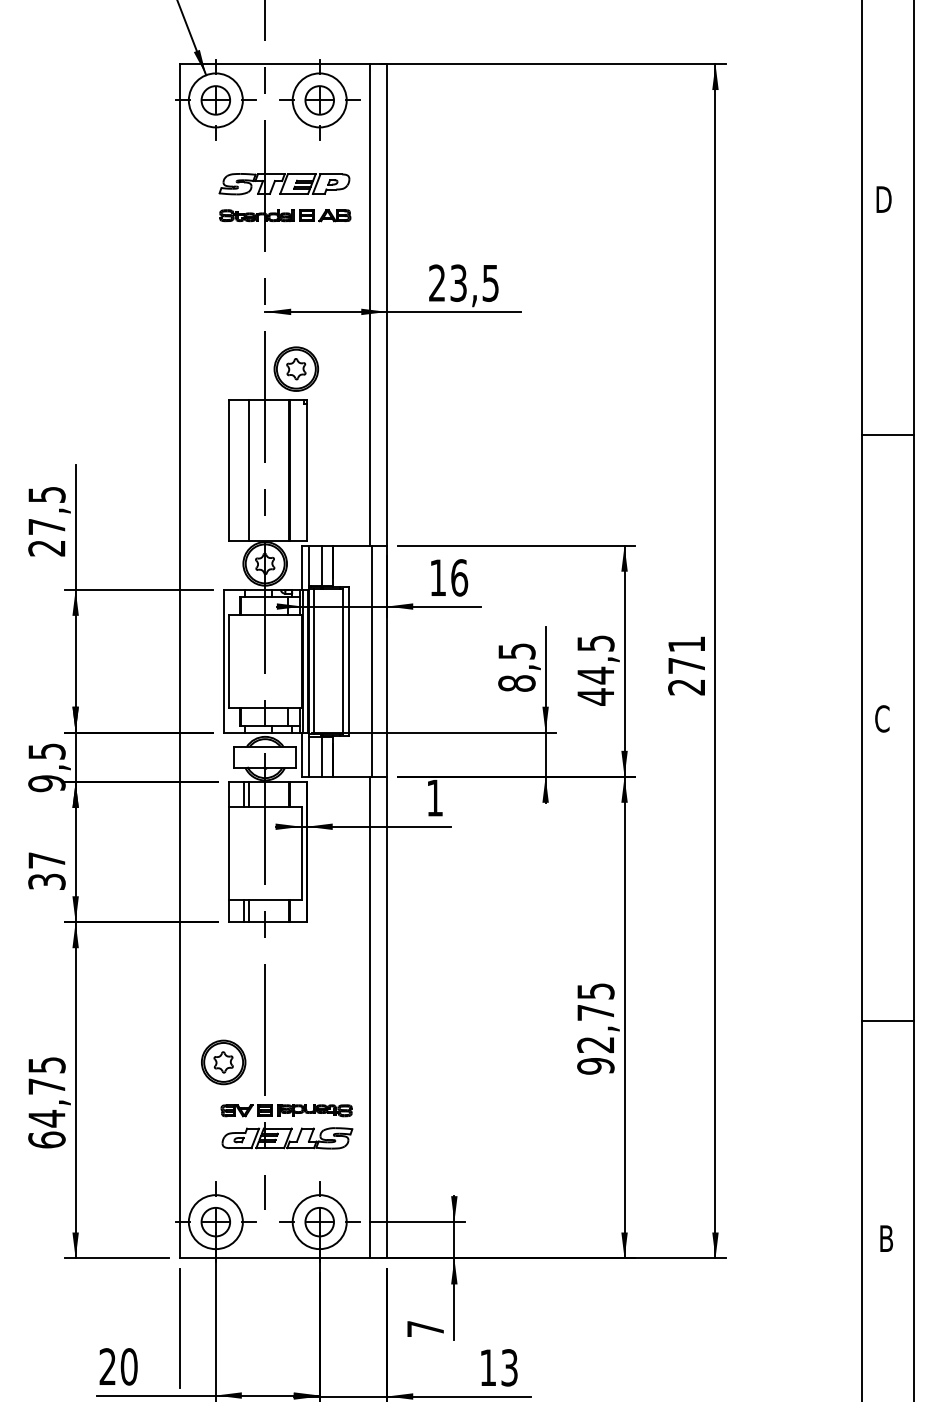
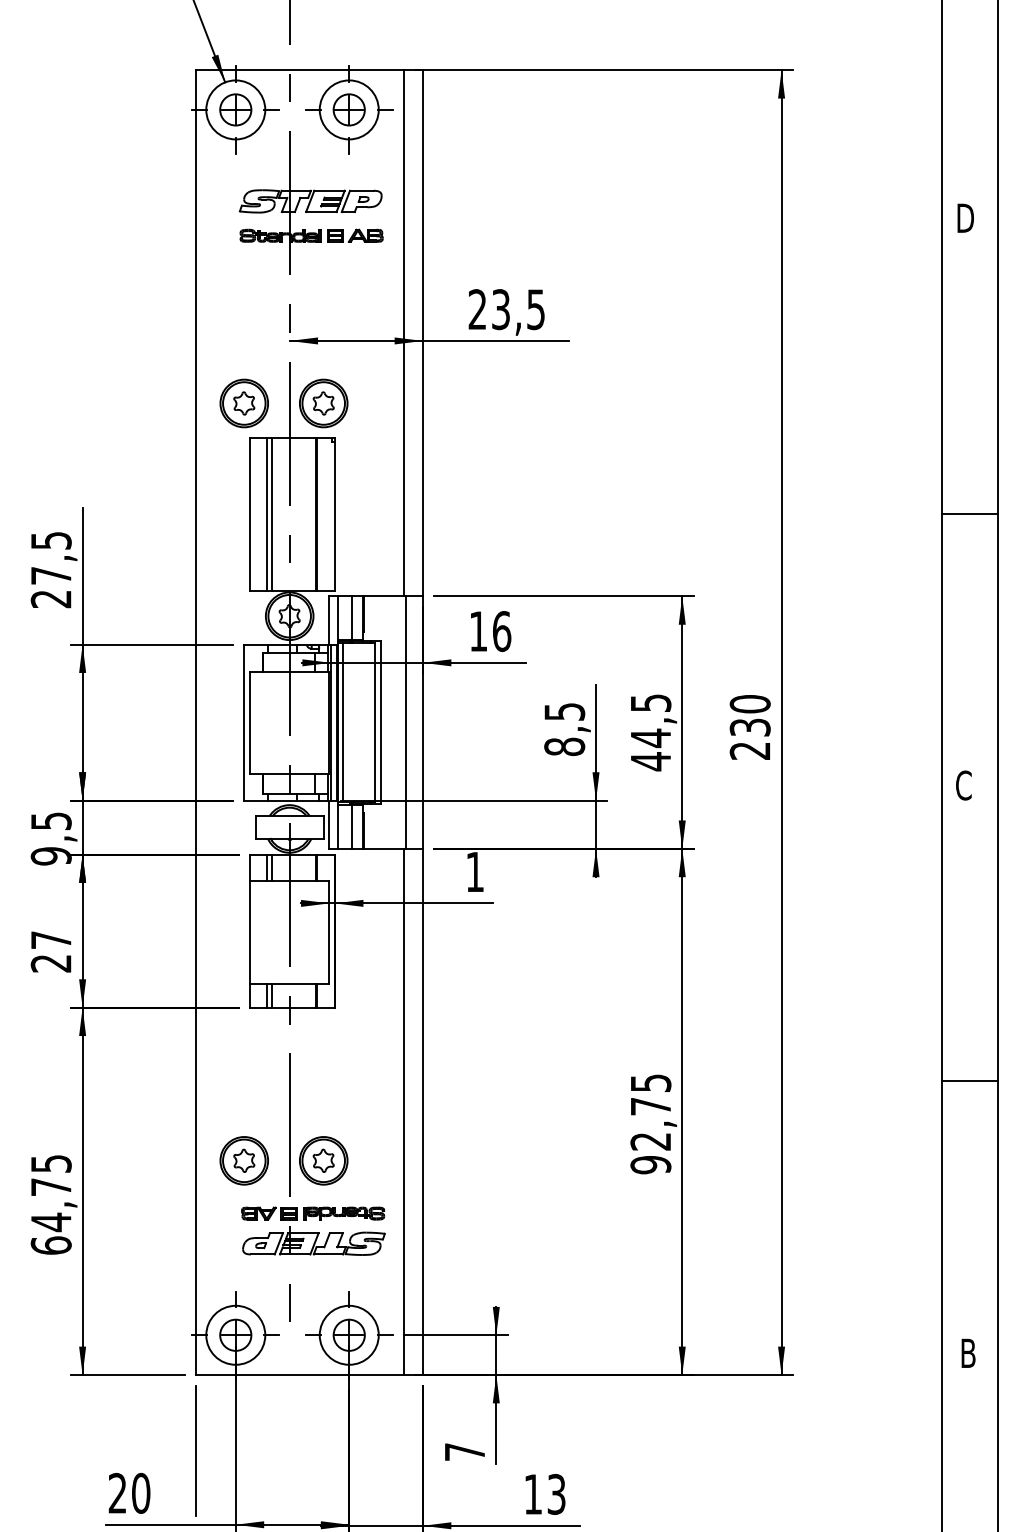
part: (222, 369) -> (243, 403), added
line: (887, 435) -> (969, 513), moved
line: (243, 469) -> (266, 513), added
text: (686, 654) -> (749, 715), 271 -> 230
text: (47, 881) -> (51, 963), 37 -> 27
line: (887, 1020) -> (969, 1080), moved
part: (296, 1062) -> (323, 1160), added

